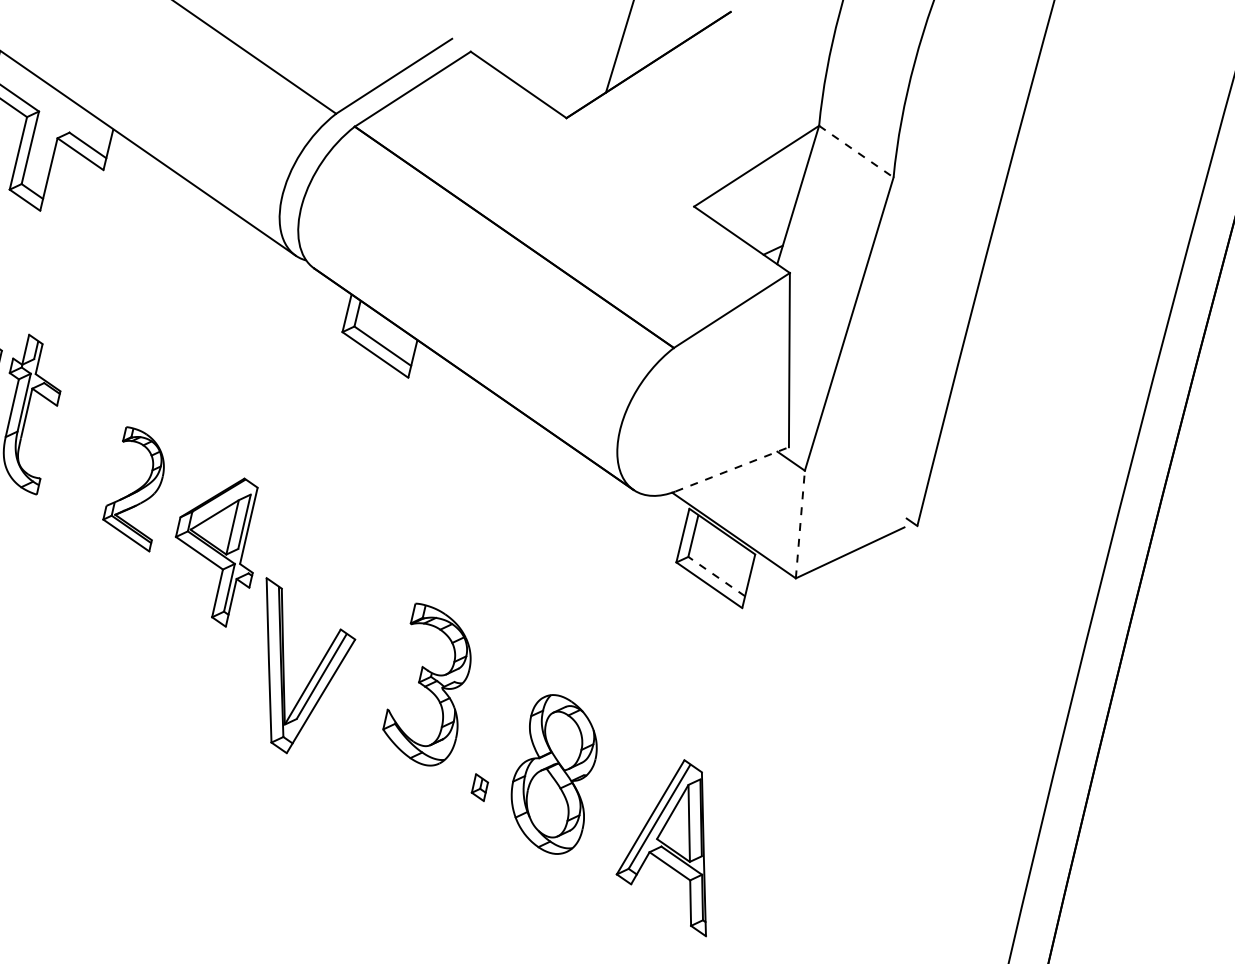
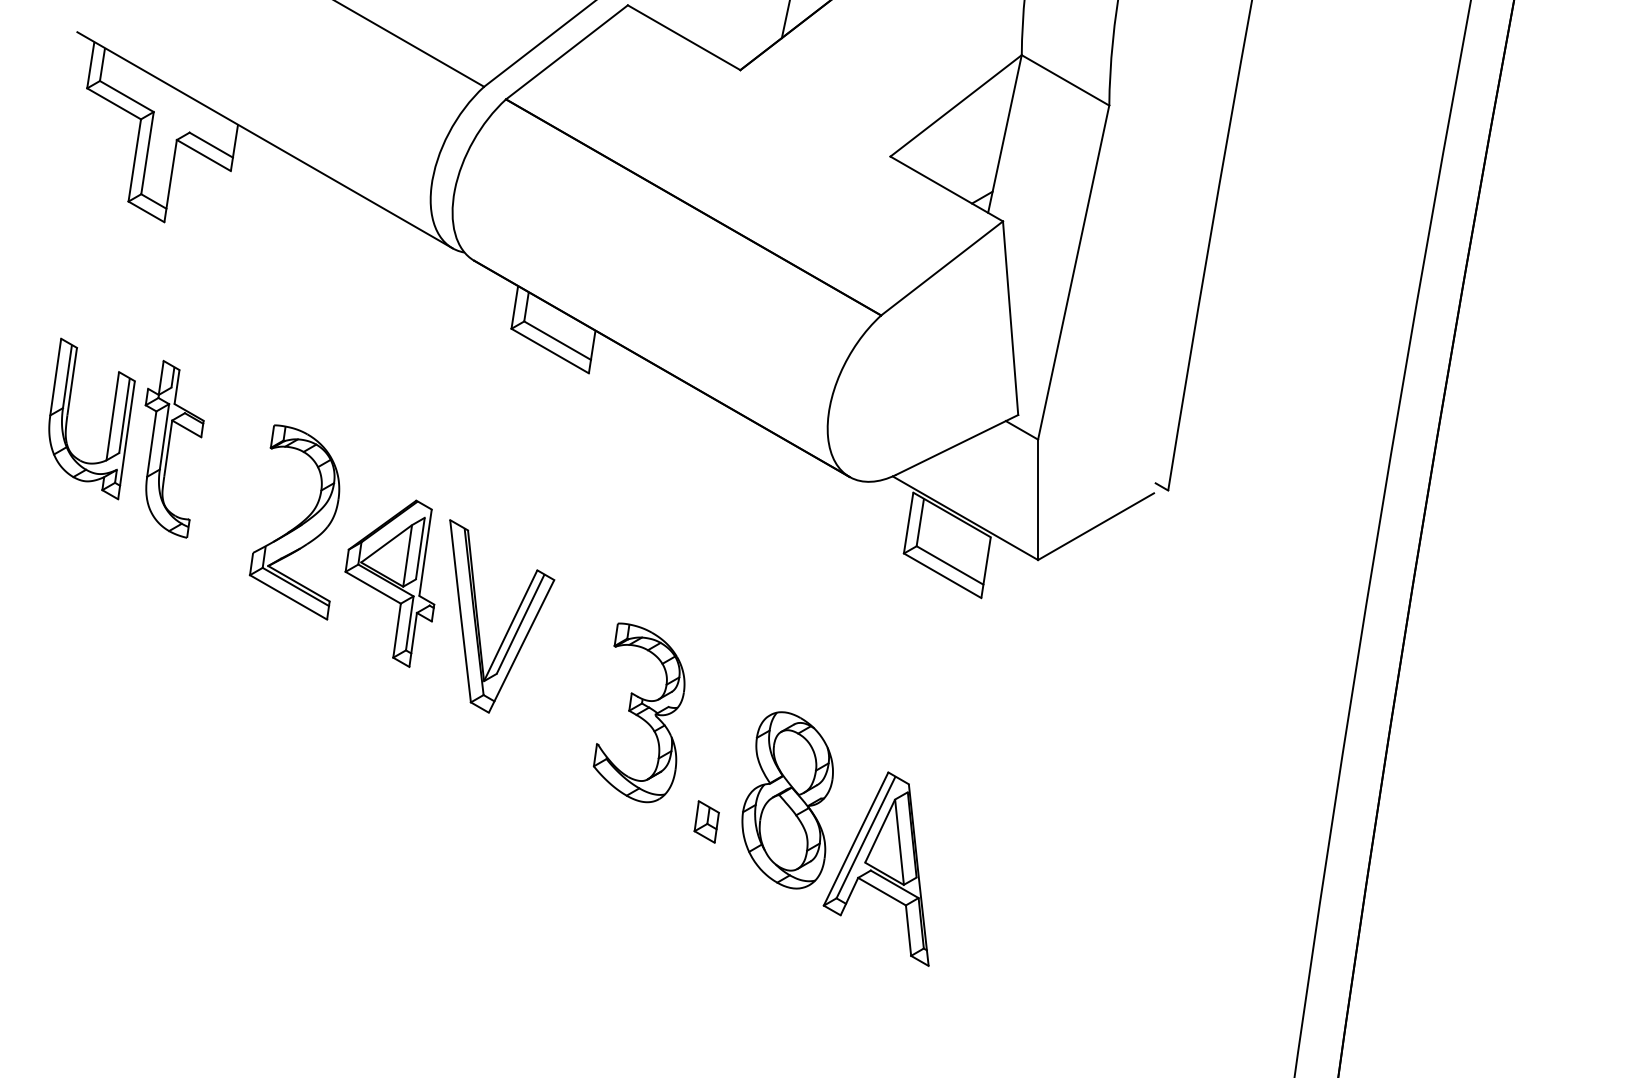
line: (856, 151) -> (1065, 80), dashed -> solid
line: (732, 469) -> (957, 444), dashed -> solid
part: (133, 488) -> (294, 522), size x1.43
line: (800, 524) -> (1038, 499), dashed -> solid
line: (716, 576) -> (949, 565), dashed -> solid
part: (313, 673) -> (511, 621), moved
part: (479, 787) -> (706, 821), size x1.43
part: (665, 845) -> (875, 868), moved

